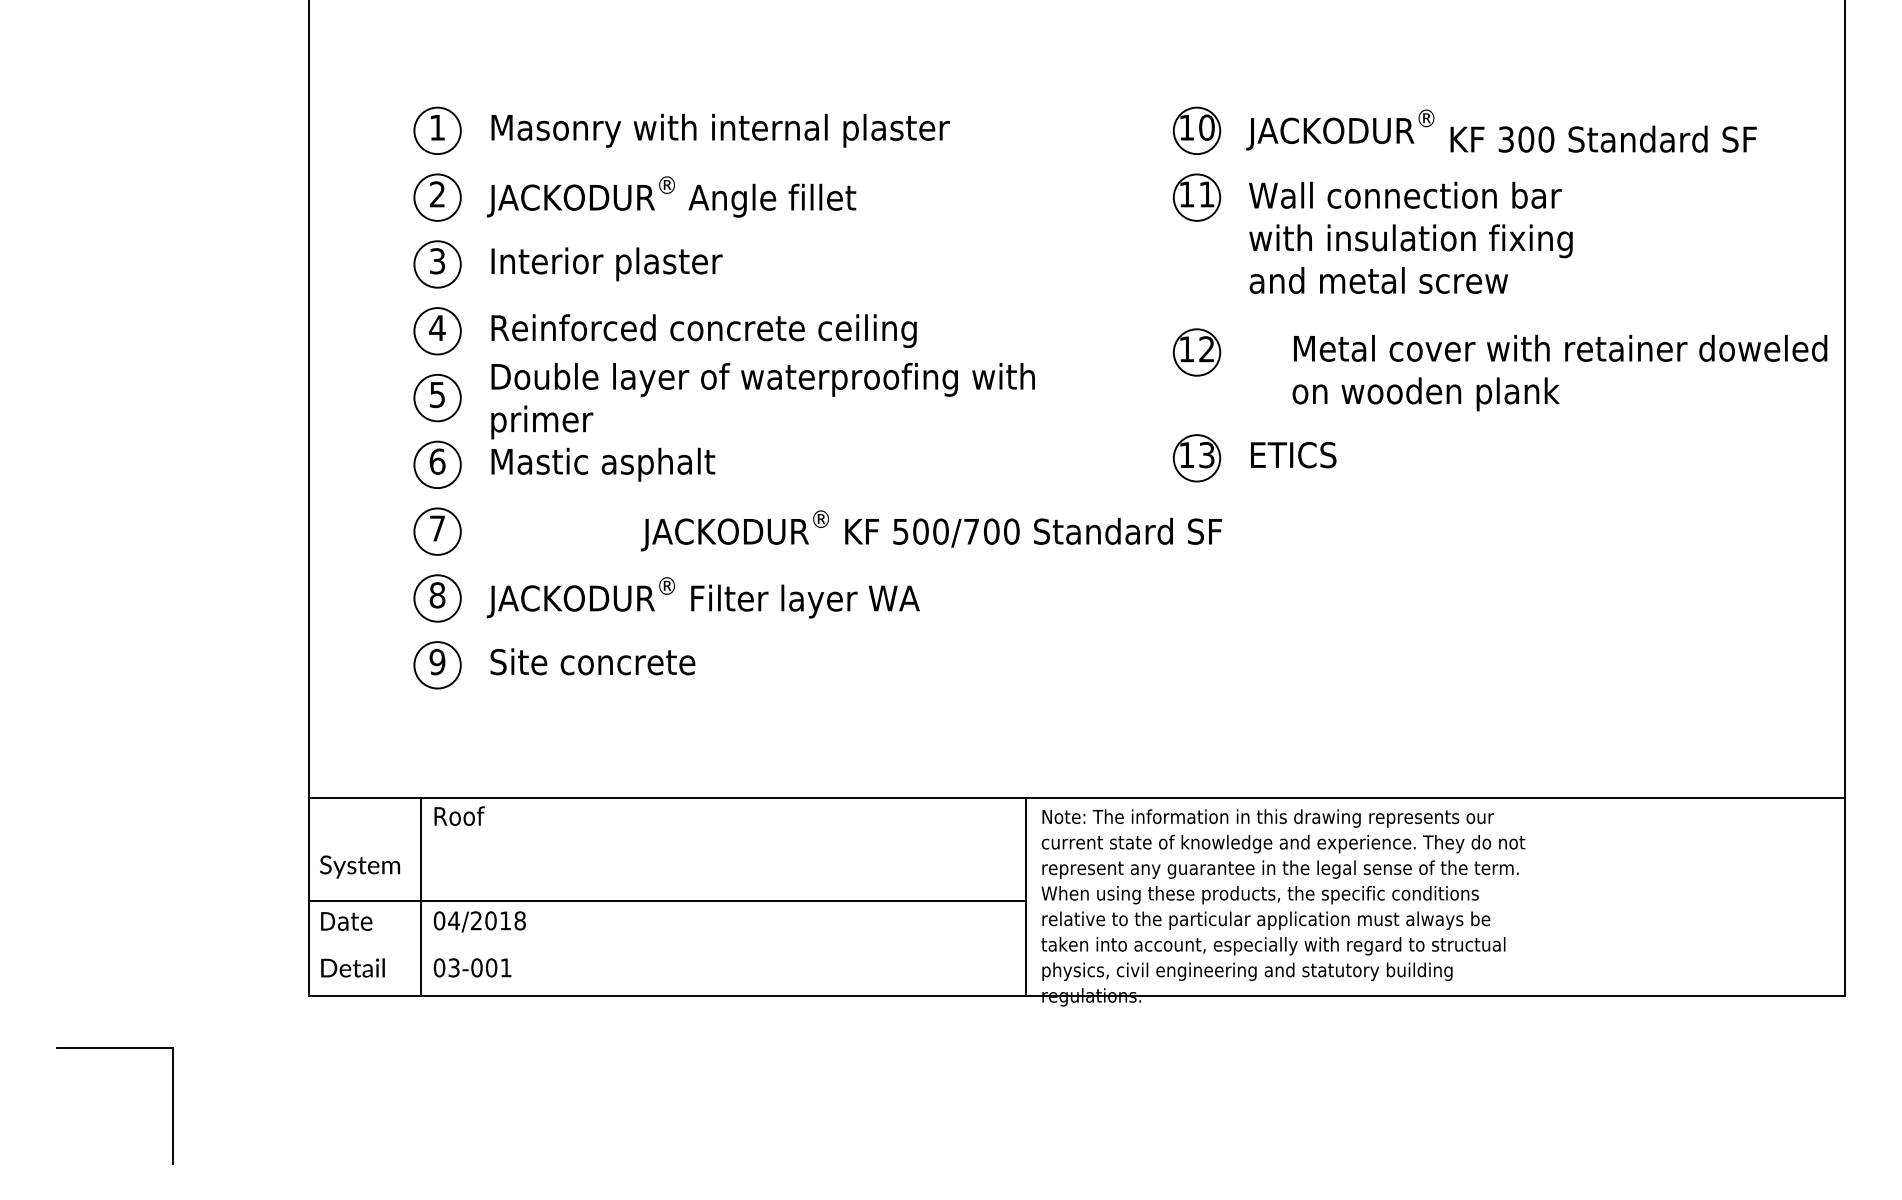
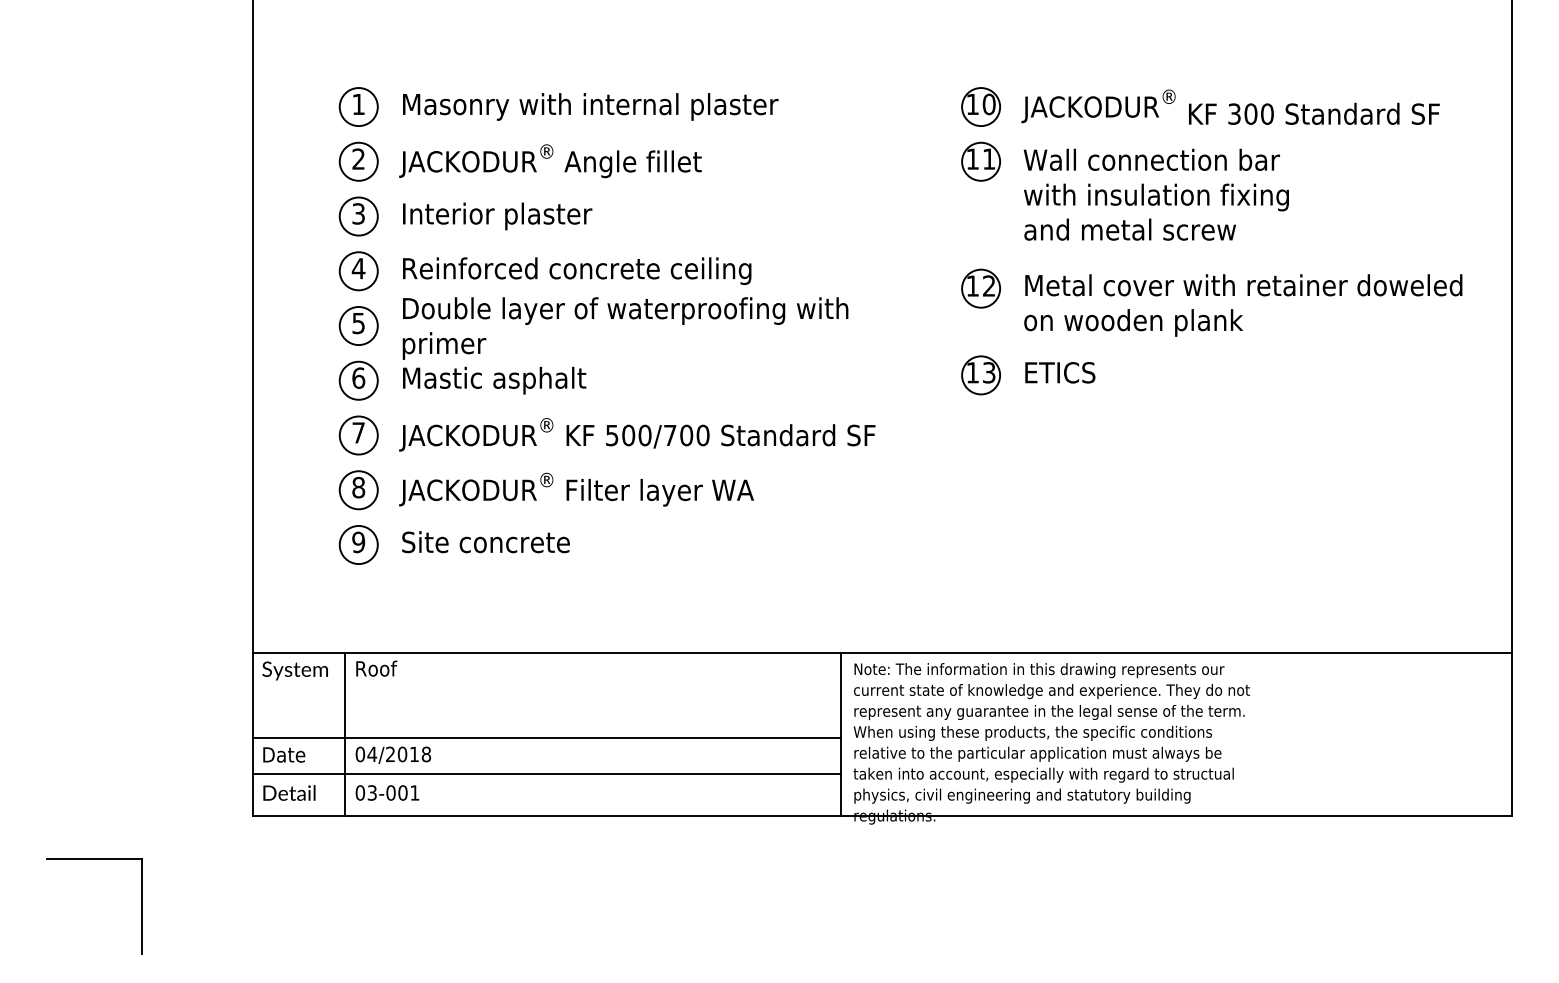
text: (1559, 372) -> (1242, 305), moved
text: (931, 530) -> (637, 434), moved
text: (360, 866) -> (295, 670), moved
line: (667, 945) -> (547, 774), added

